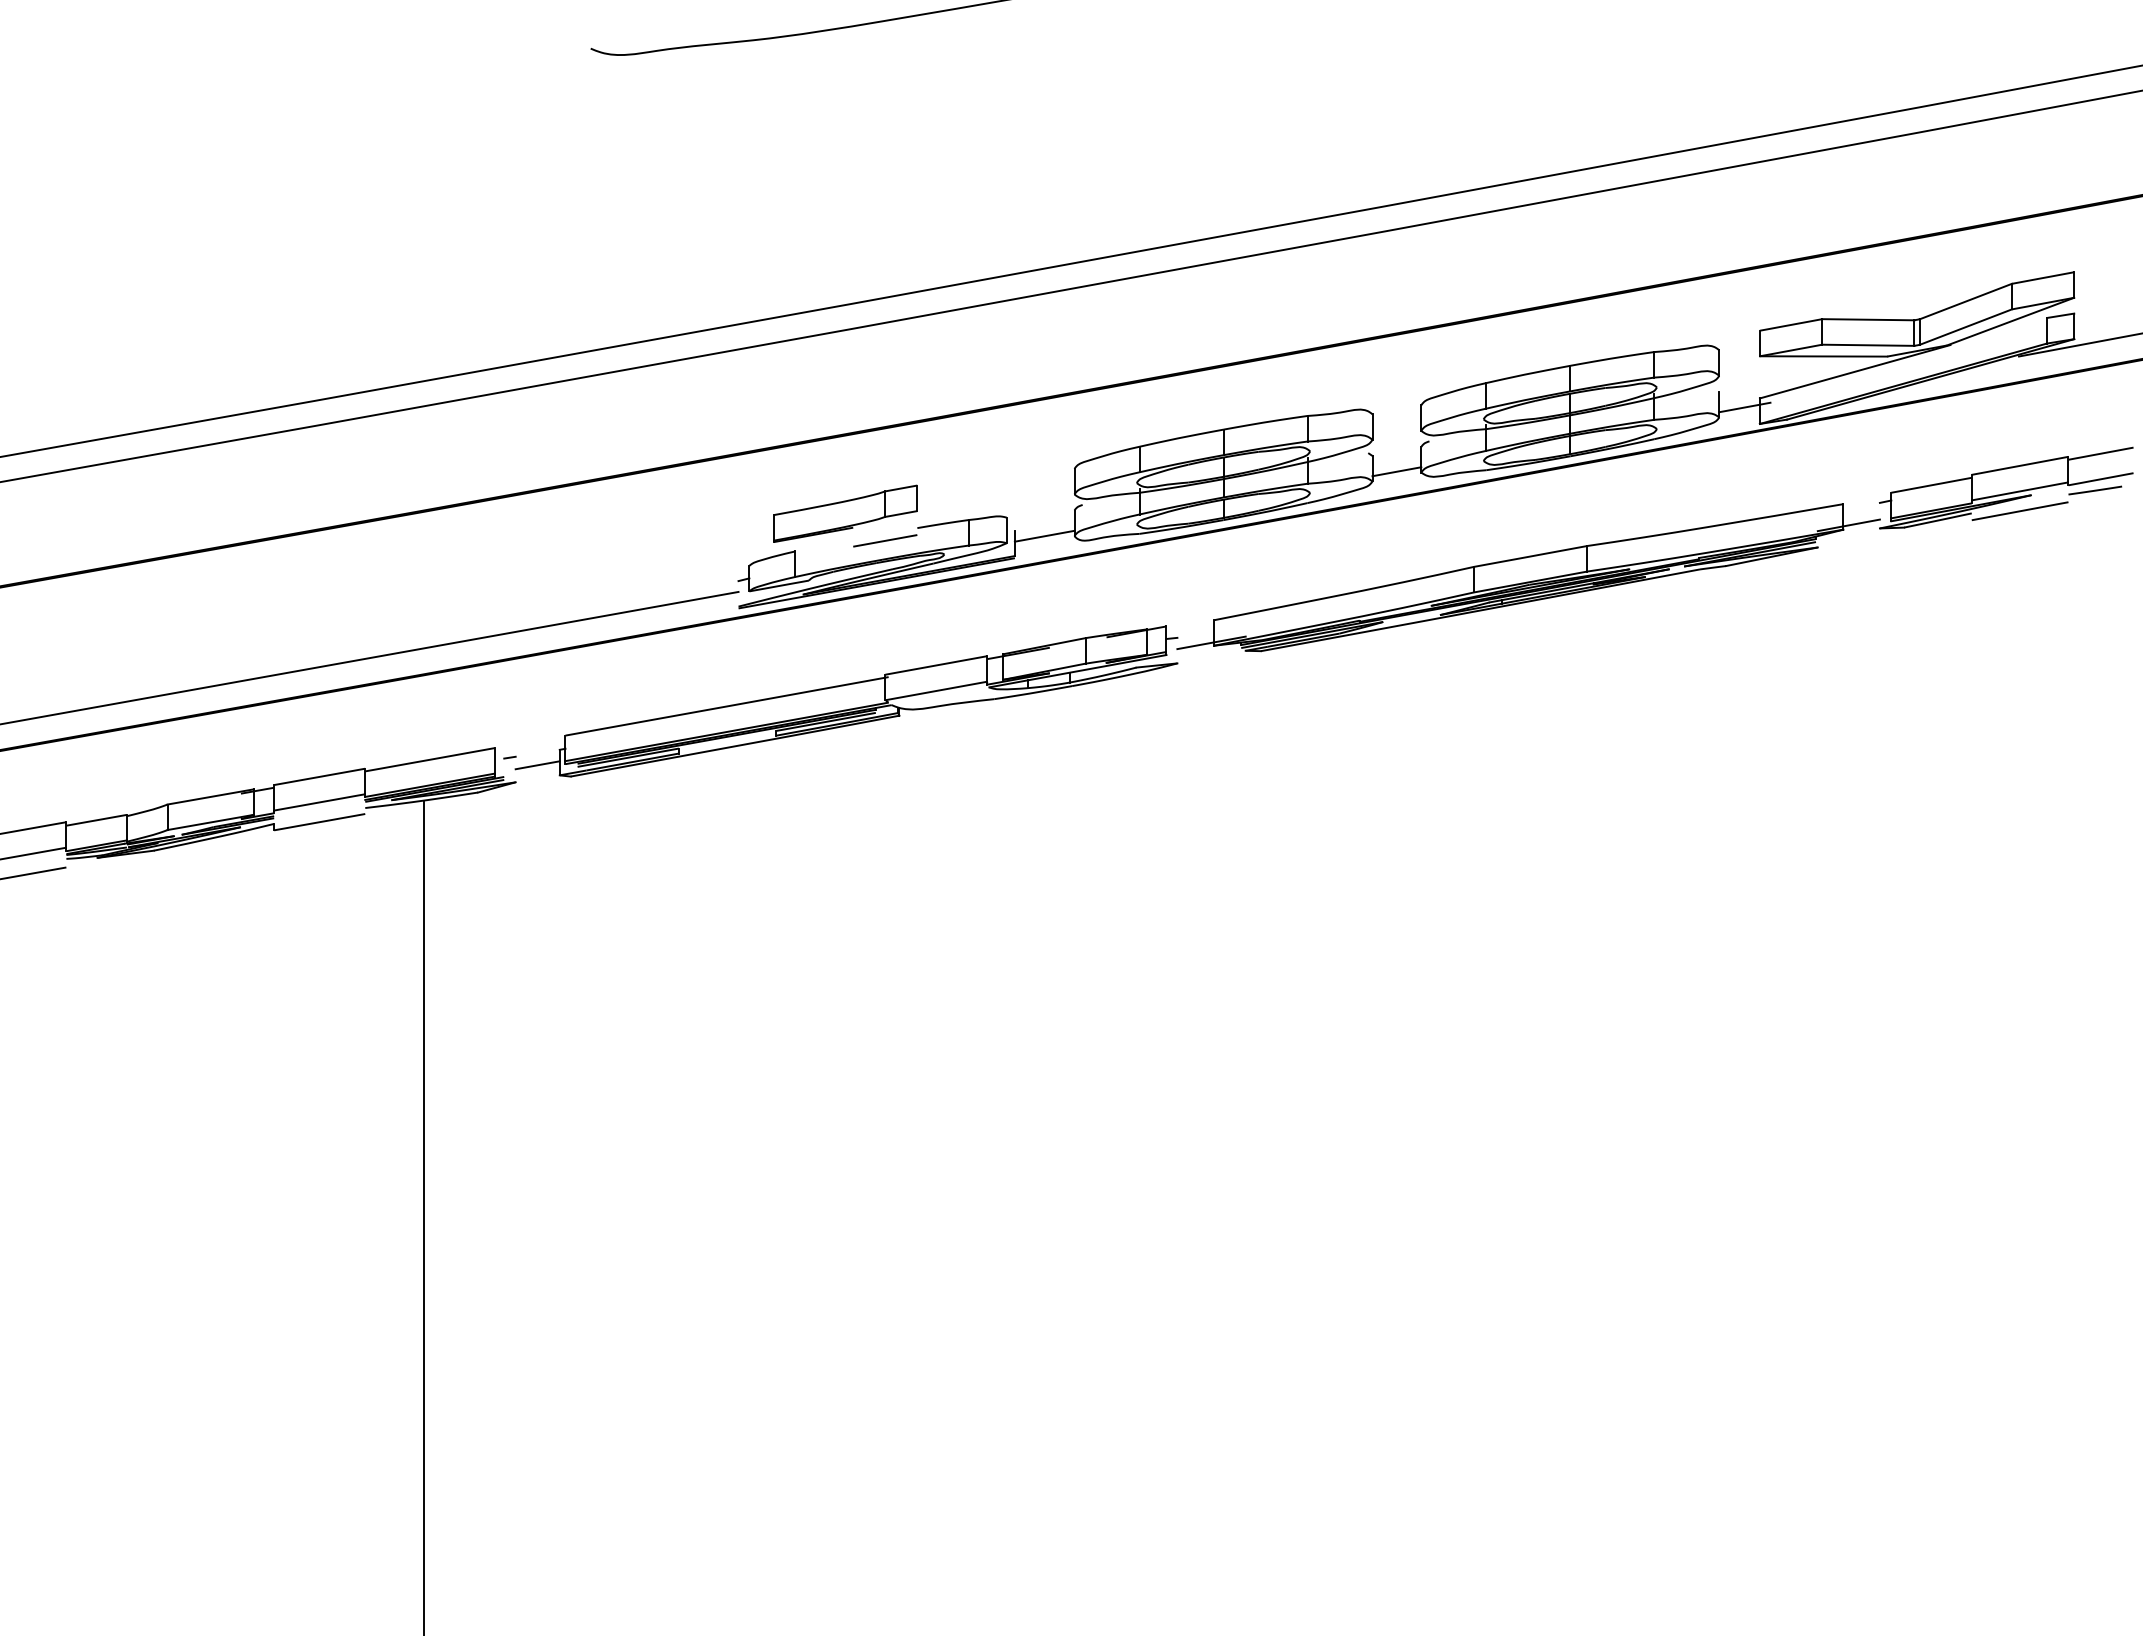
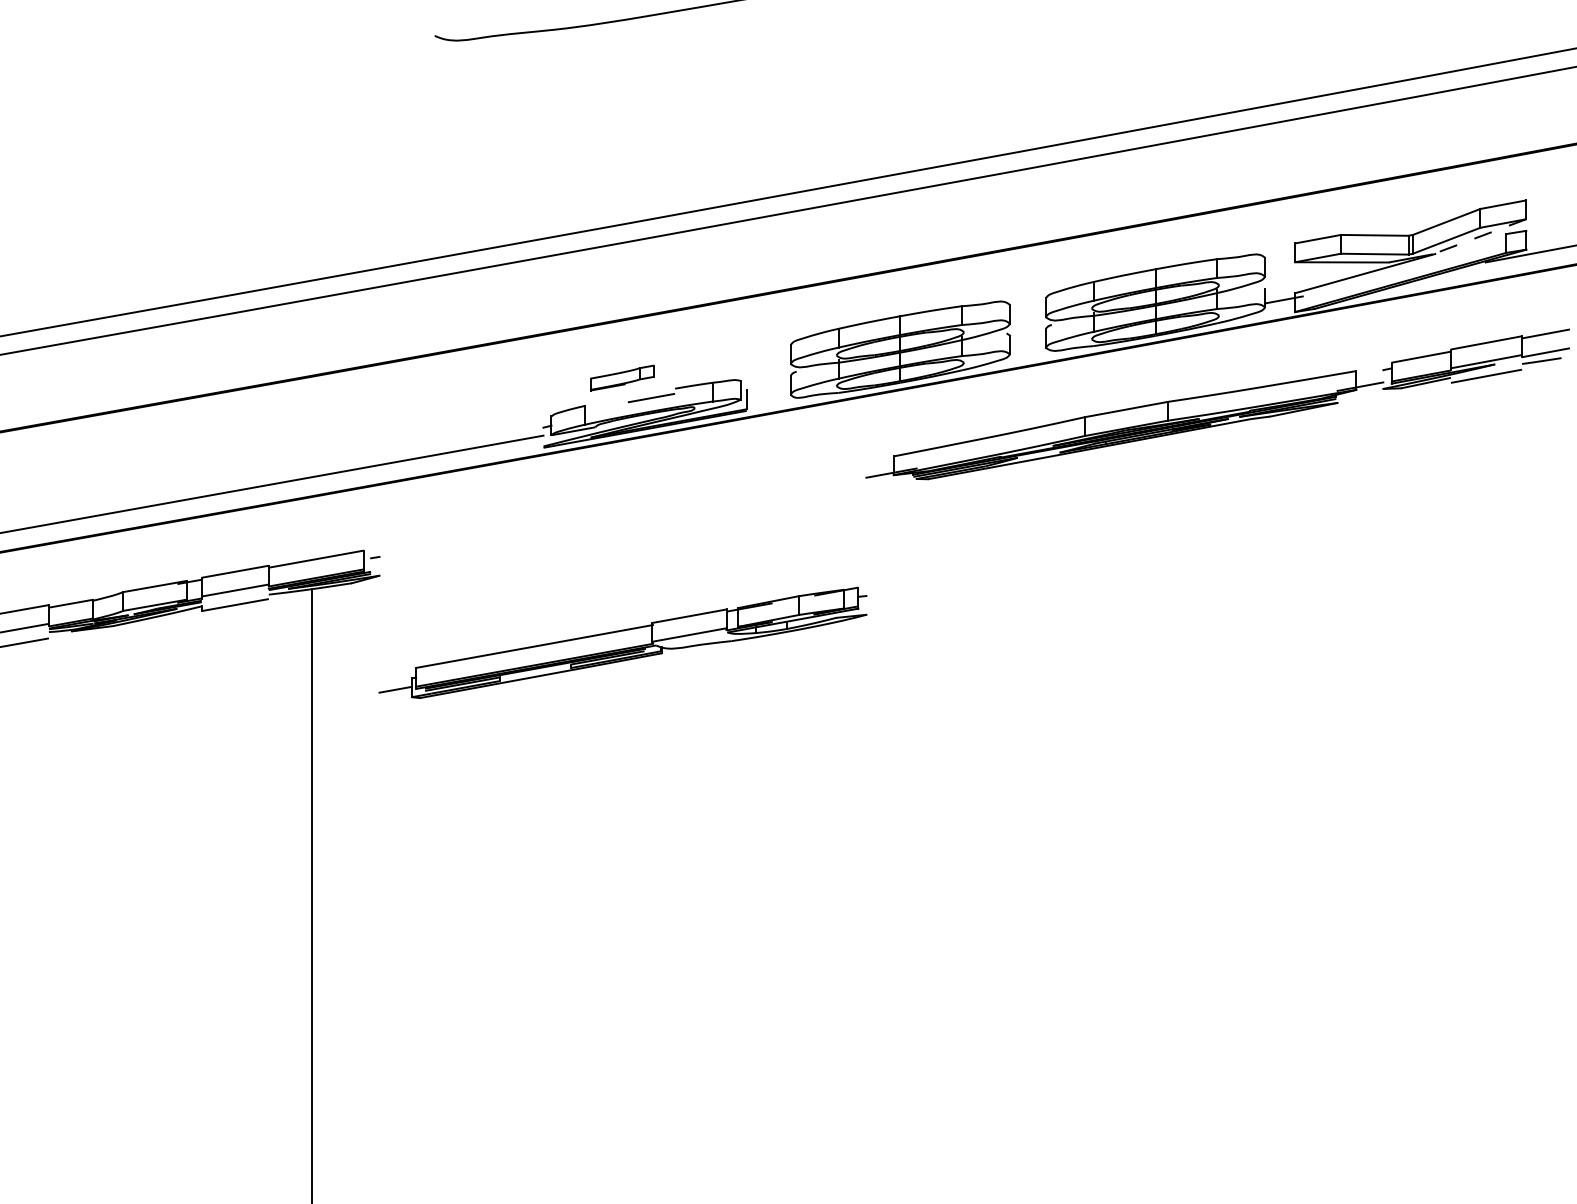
line: (2010, 321) -> (1479, 236), solid -> dashed
line: (1396, 471) -> (1027, 347), removed
part: (845, 513) -> (622, 377), size x0.6
line: (1044, 535) -> (768, 394), removed
part: (846, 701) -> (622, 642), moved

